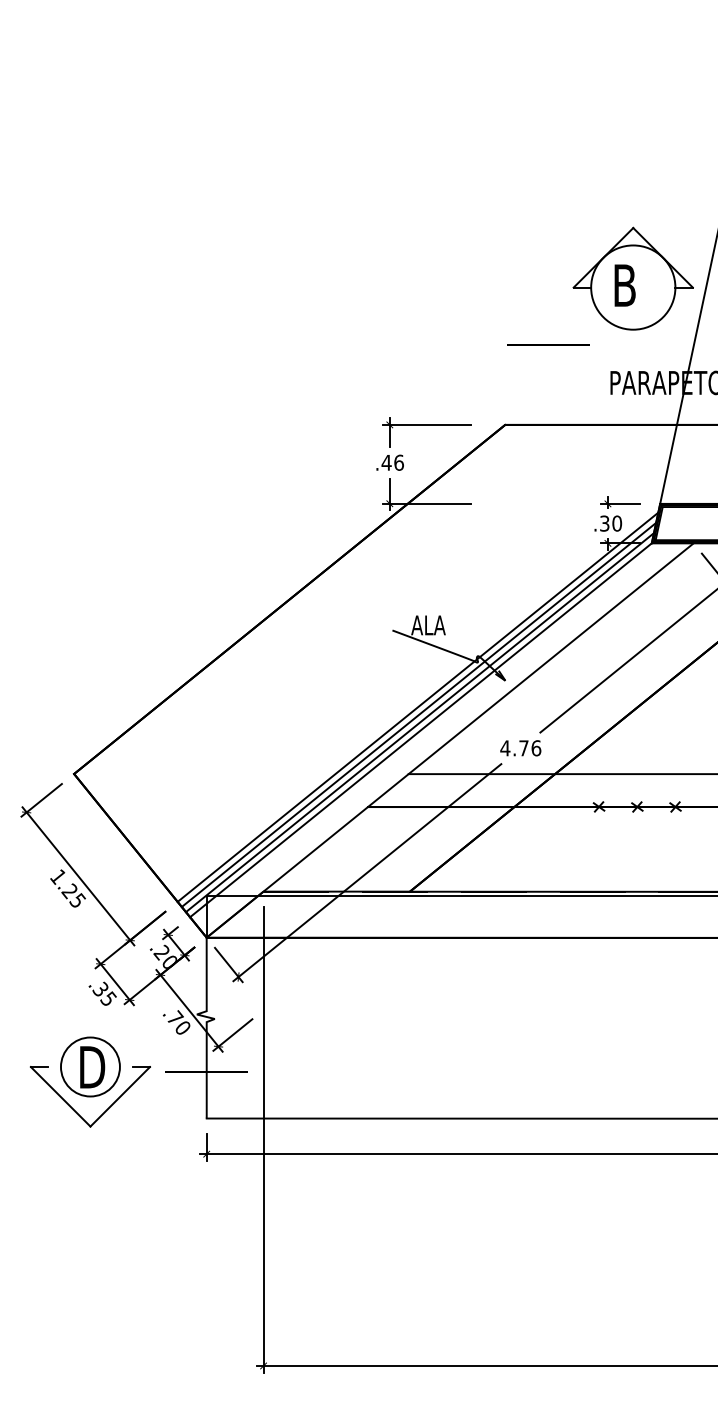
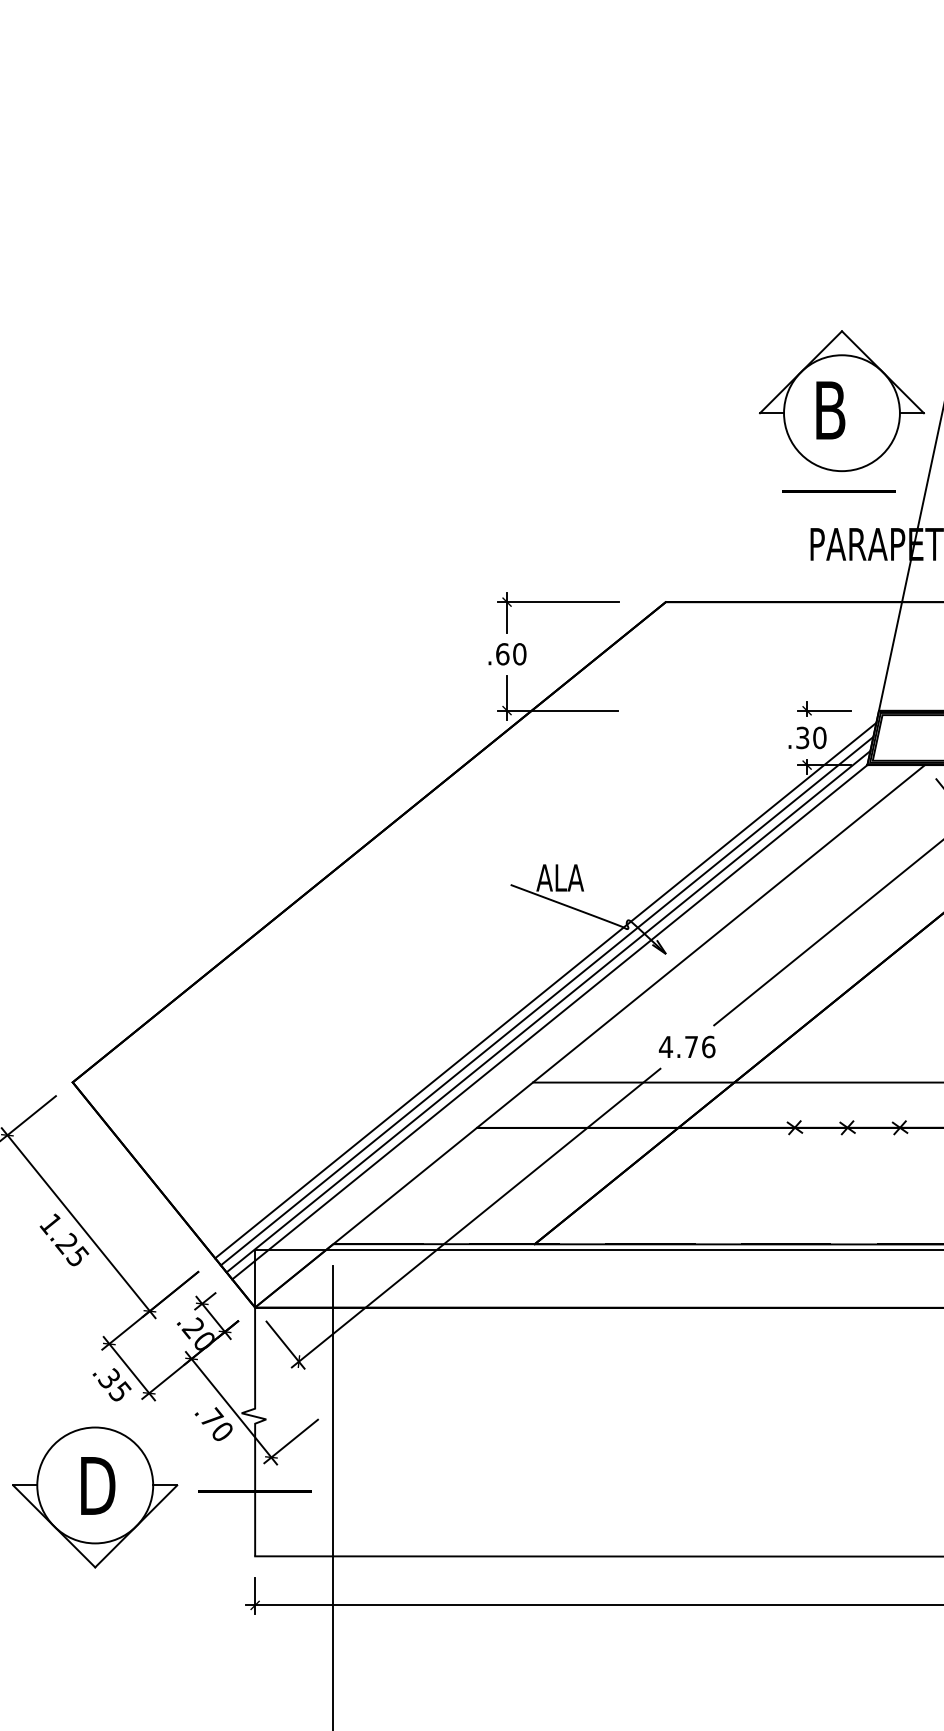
line: (548, 344) -> (839, 491), moved
text: (392, 462) -> (510, 653), .46 -> .60
circle: (90, 1066) -> (95, 1484), size x1.43

